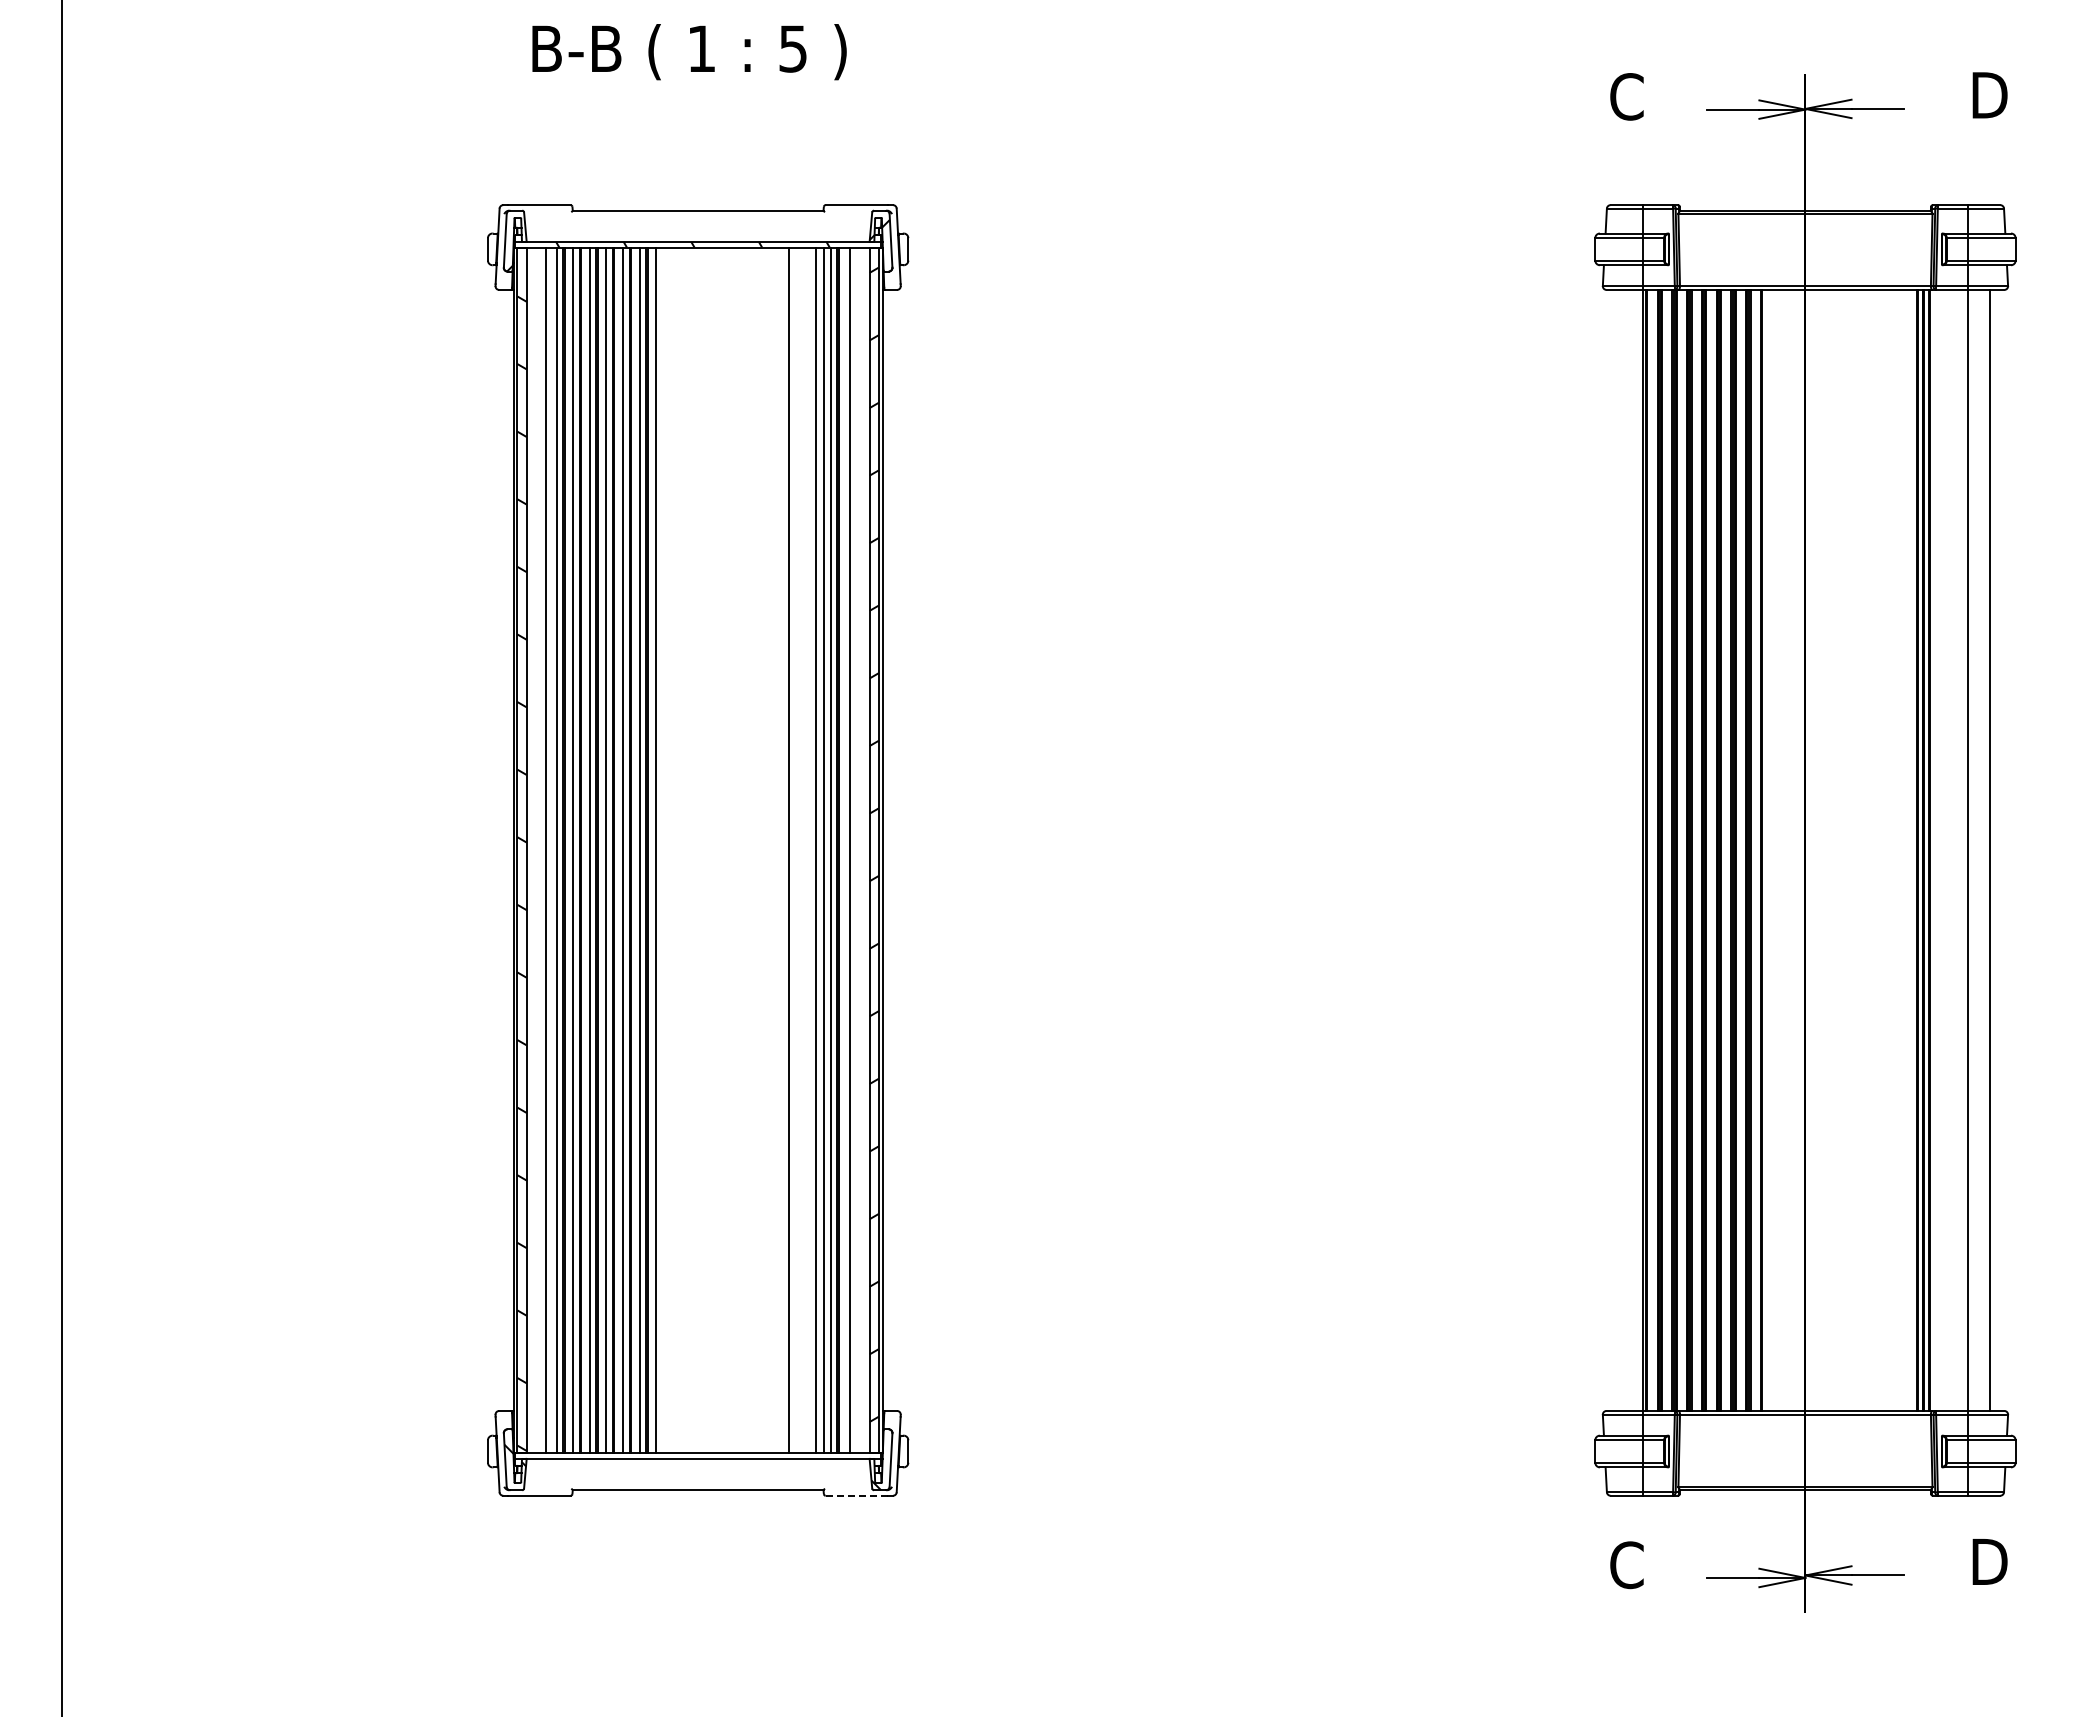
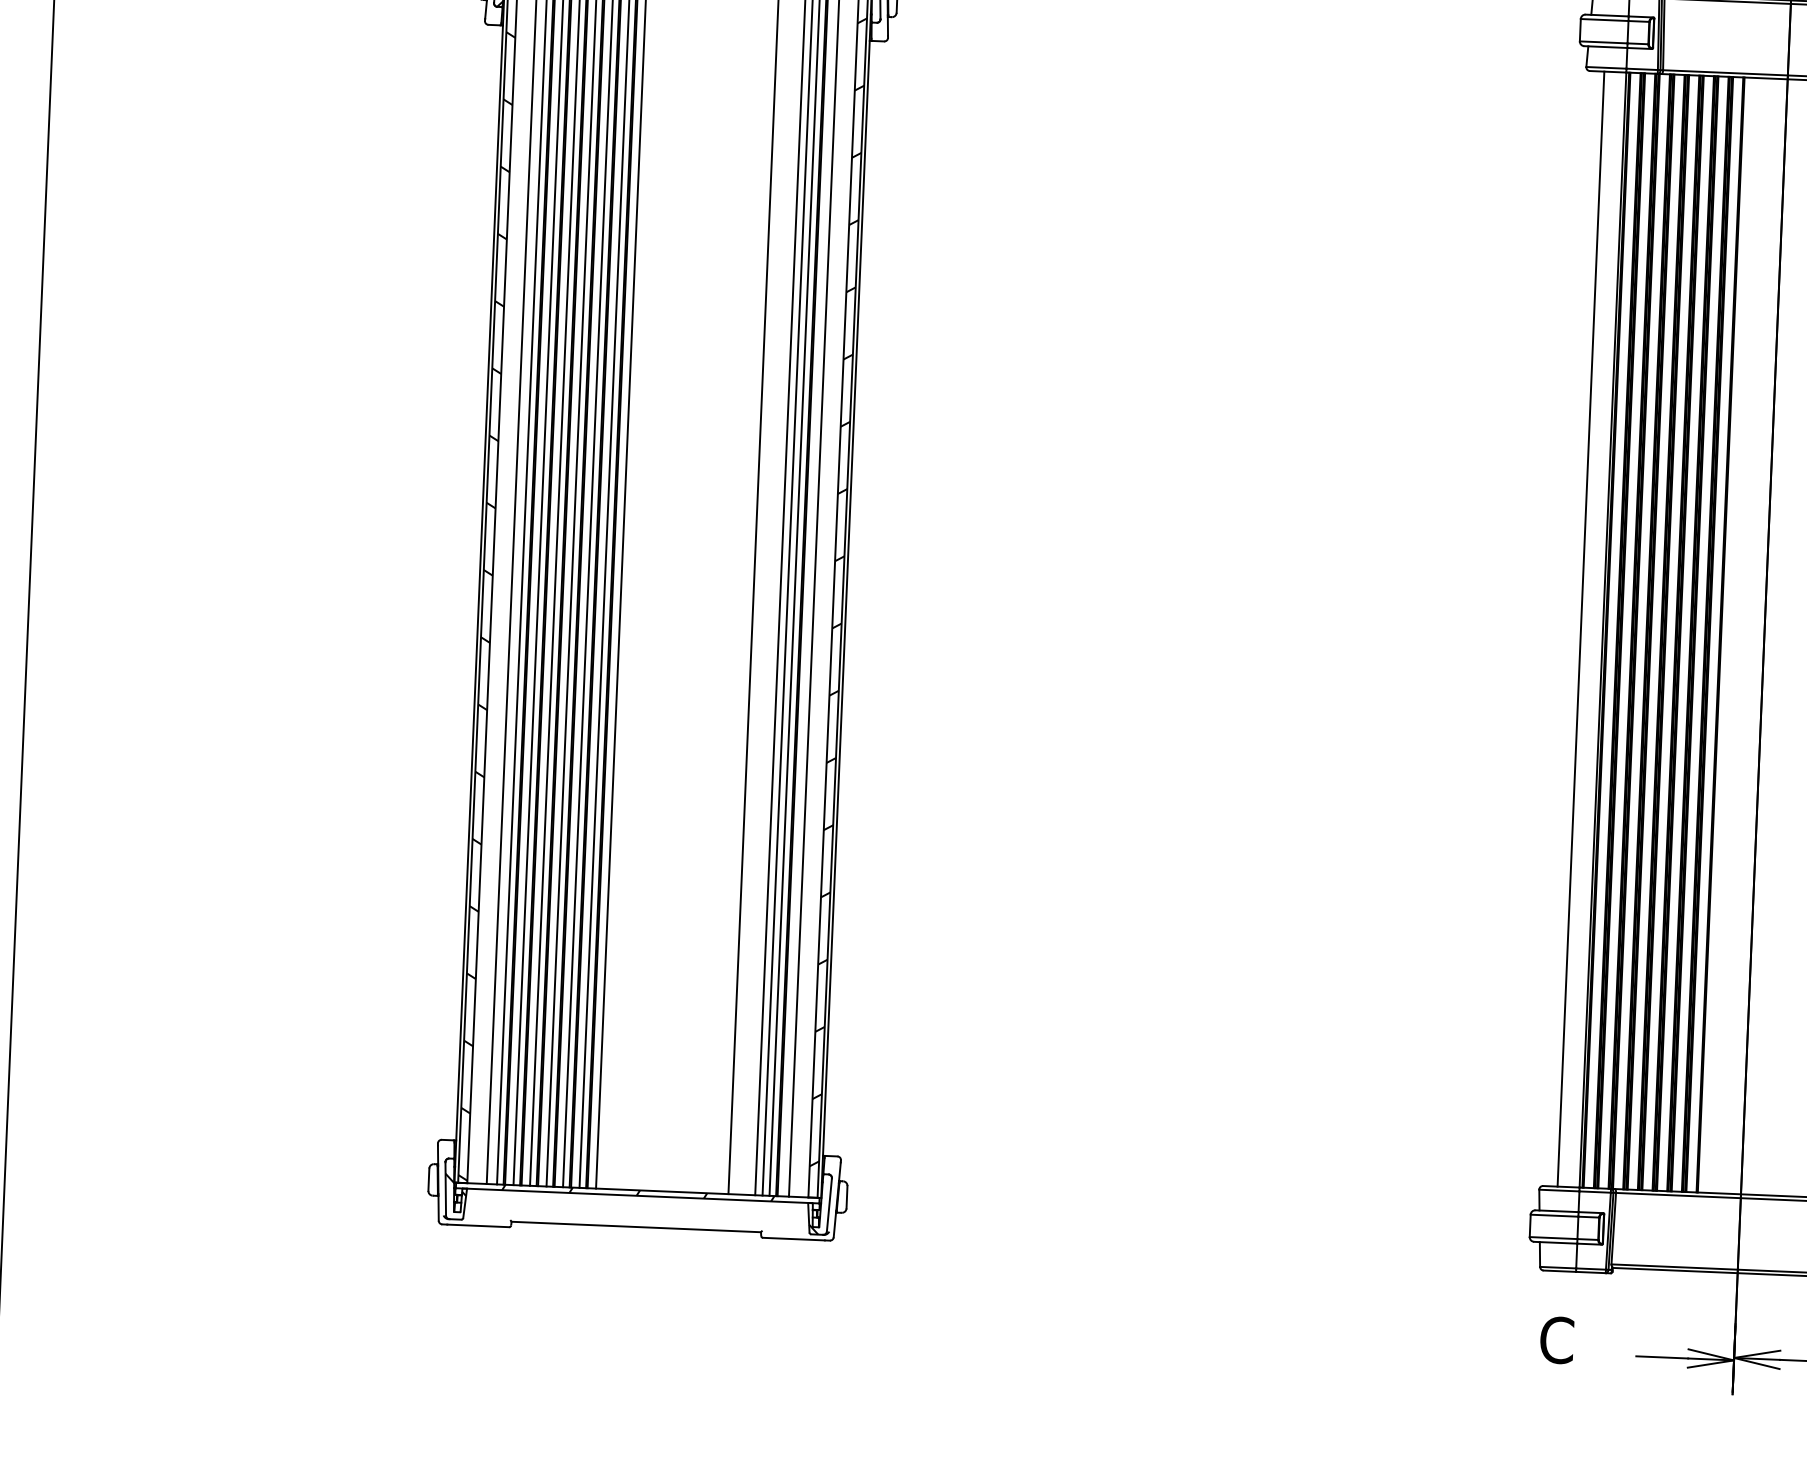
line: (1621, 849) -> (1581, 628), added
hatch: (698, 1455) -> (638, 1192), added
line: (857, 1495) -> (794, 1238), dashed -> solid

